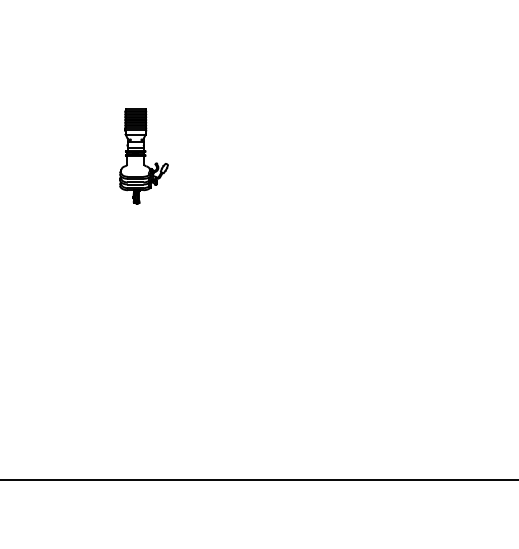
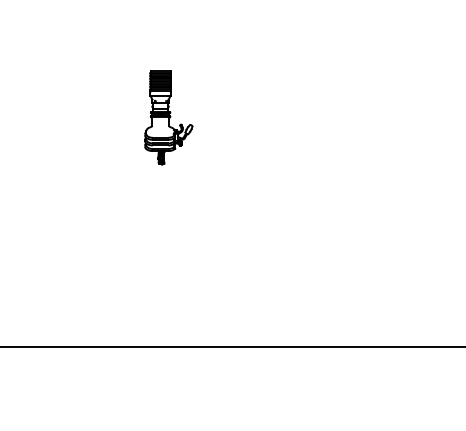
part: (143, 156) -> (168, 117), size x1.4

